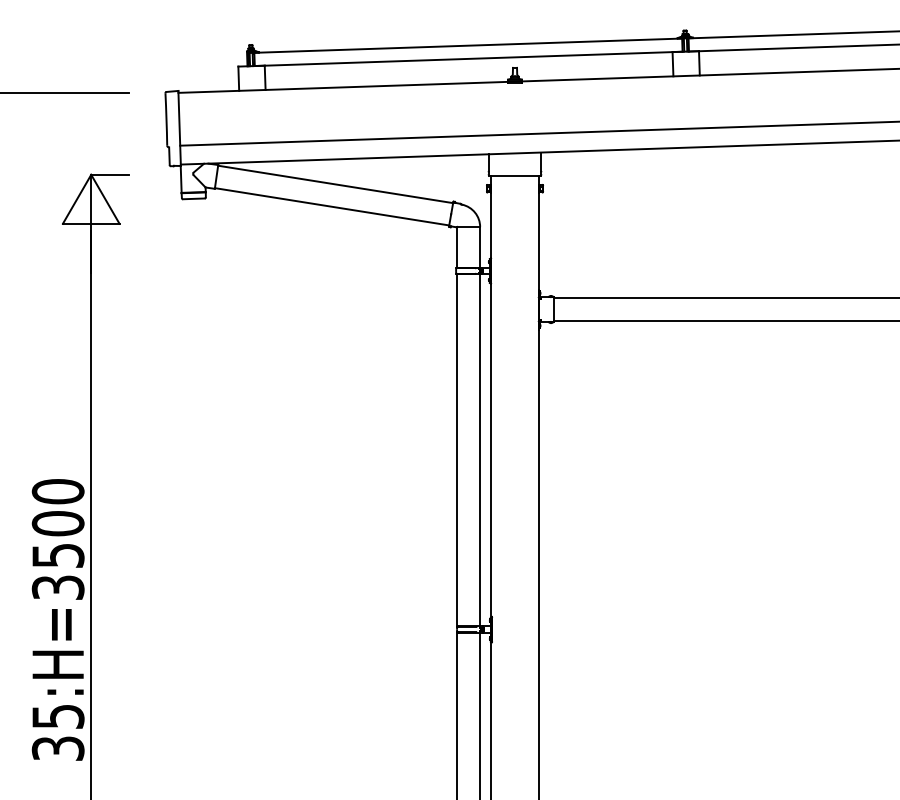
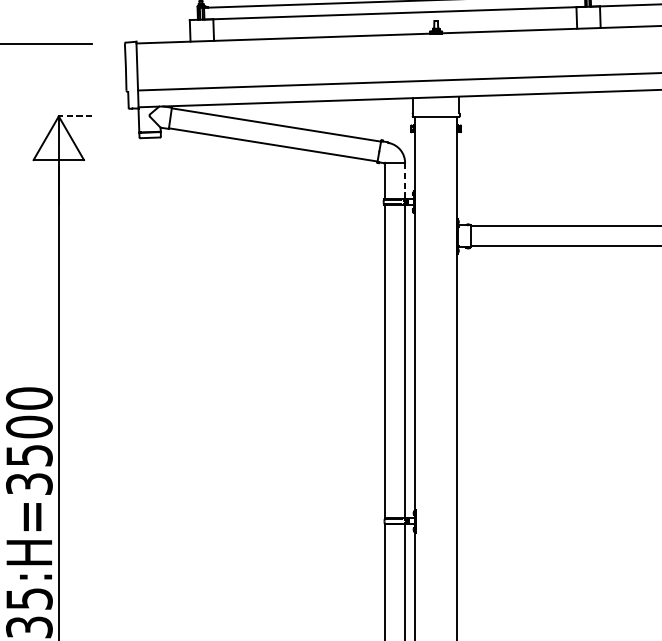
line: (109, 174) -> (75, 116), solid -> dashed
line: (480, 247) -> (405, 181), solid -> dashed

